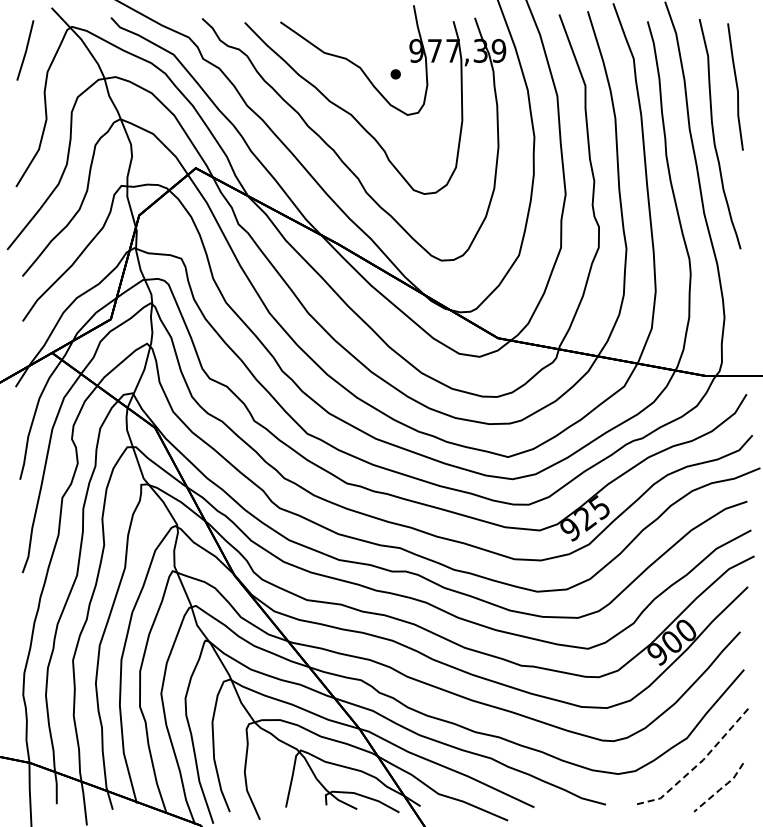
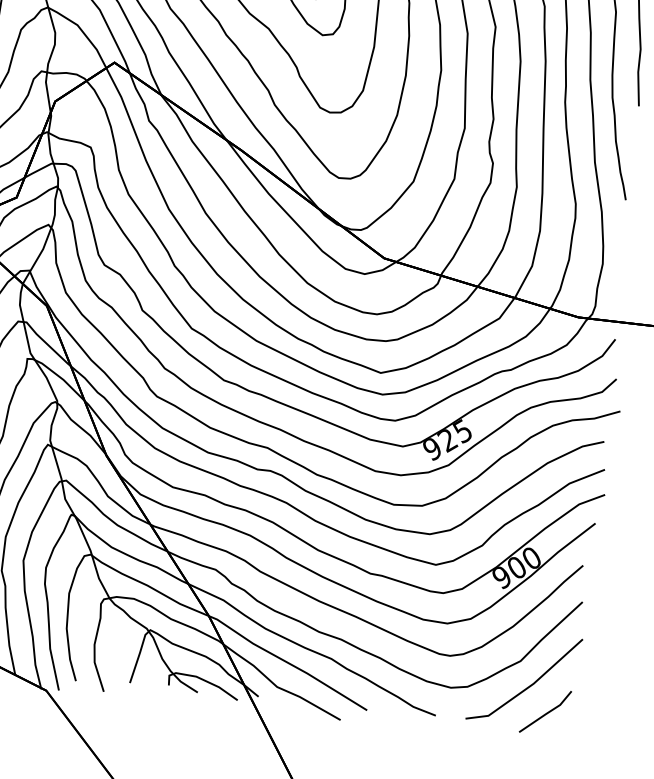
line: (698, 764) -> (528, 687), dashed -> solid
line: (720, 789) -> (546, 713), dashed -> solid

